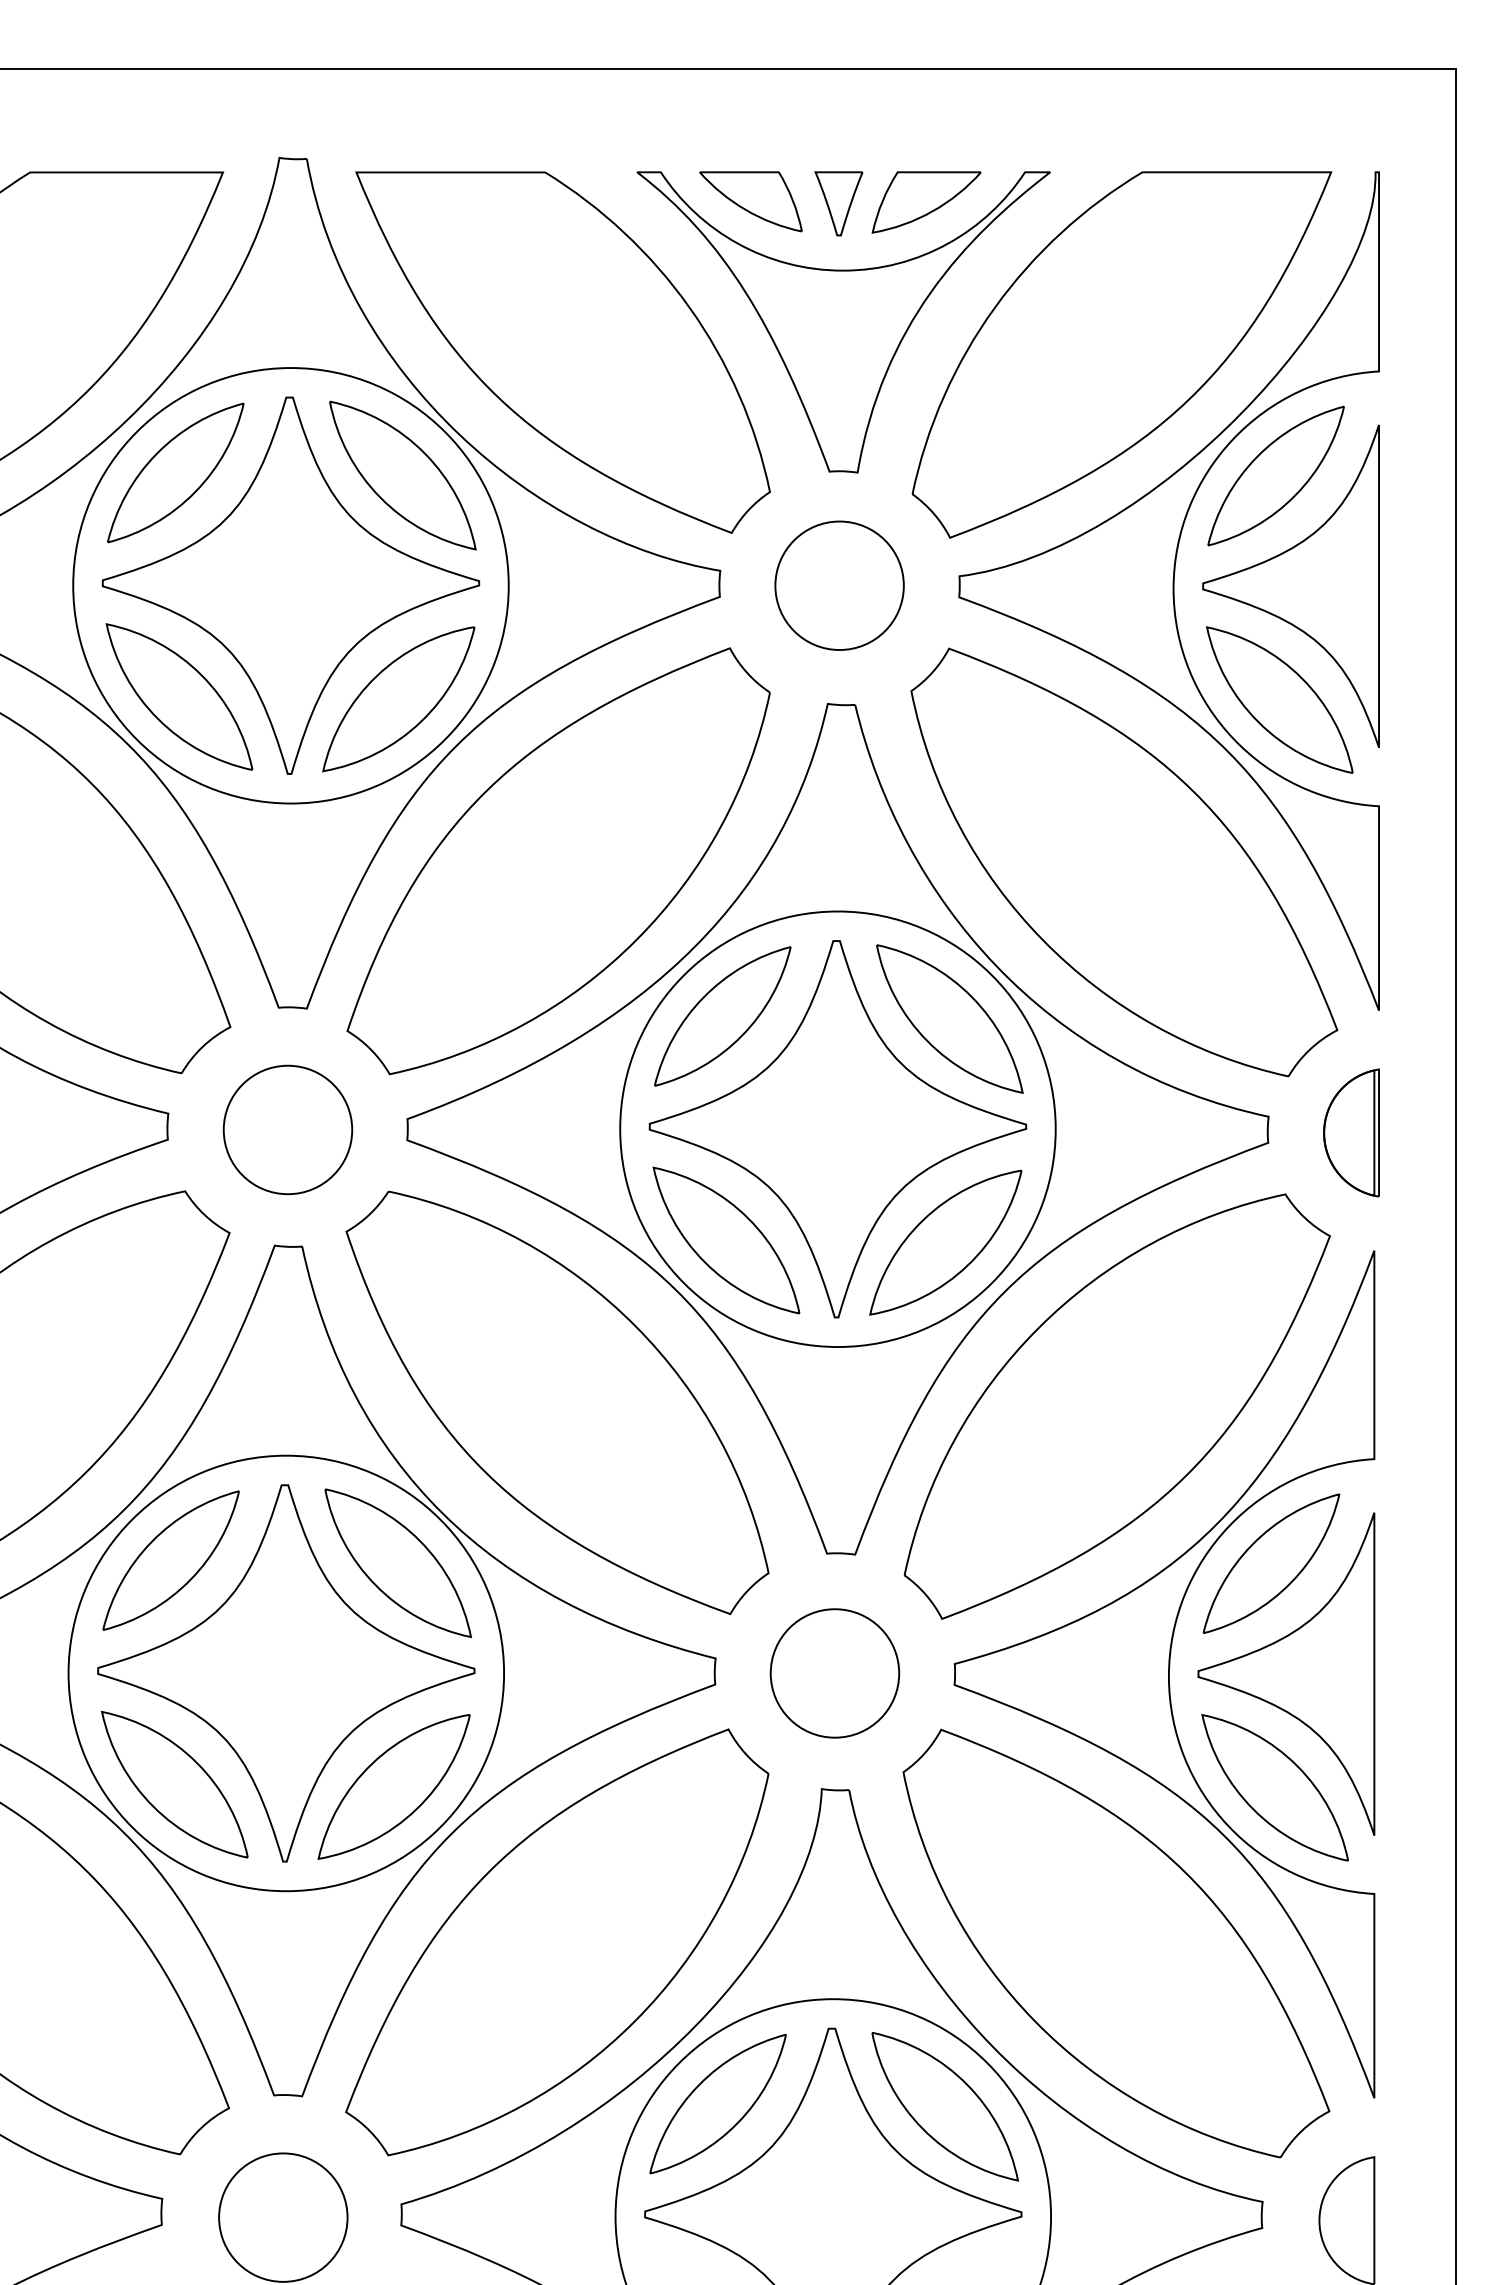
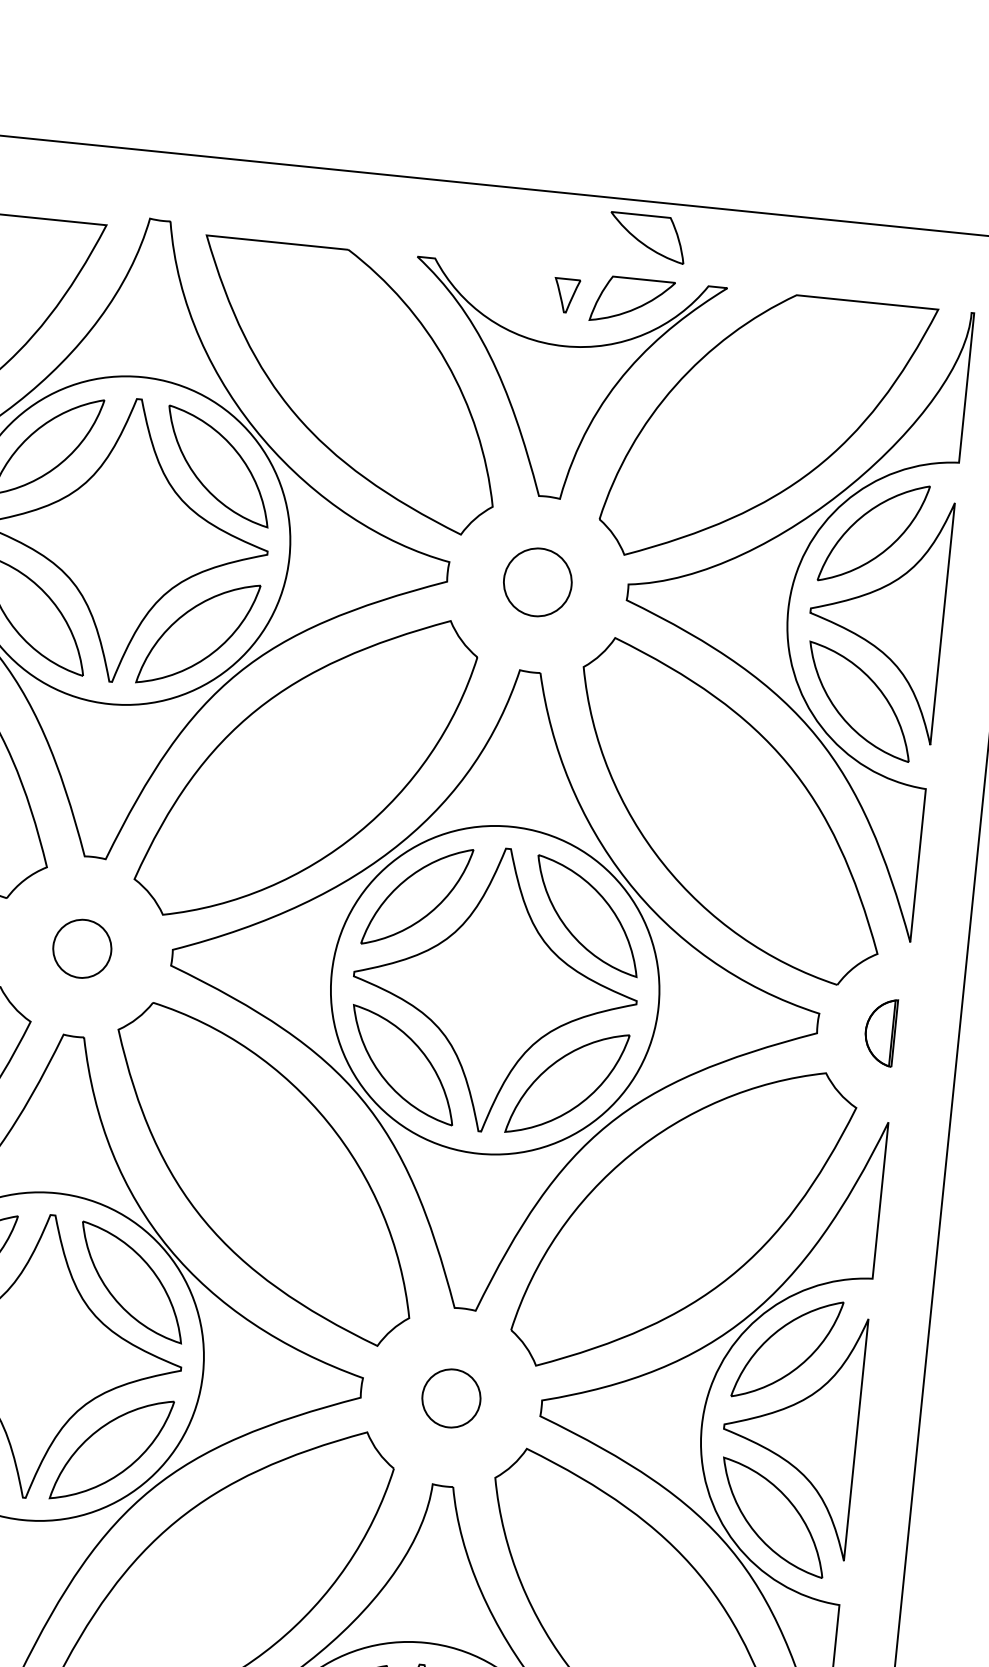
part: (750, 201) -> (647, 237), moved
part: (838, 203) -> (566, 295), size x0.7
part: (839, 585) -> (537, 582), size x0.7
part: (287, 1129) -> (82, 948), size x0.6
part: (1351, 1132) -> (880, 1031), size x0.7
part: (834, 1673) -> (451, 1398), size x0.6

